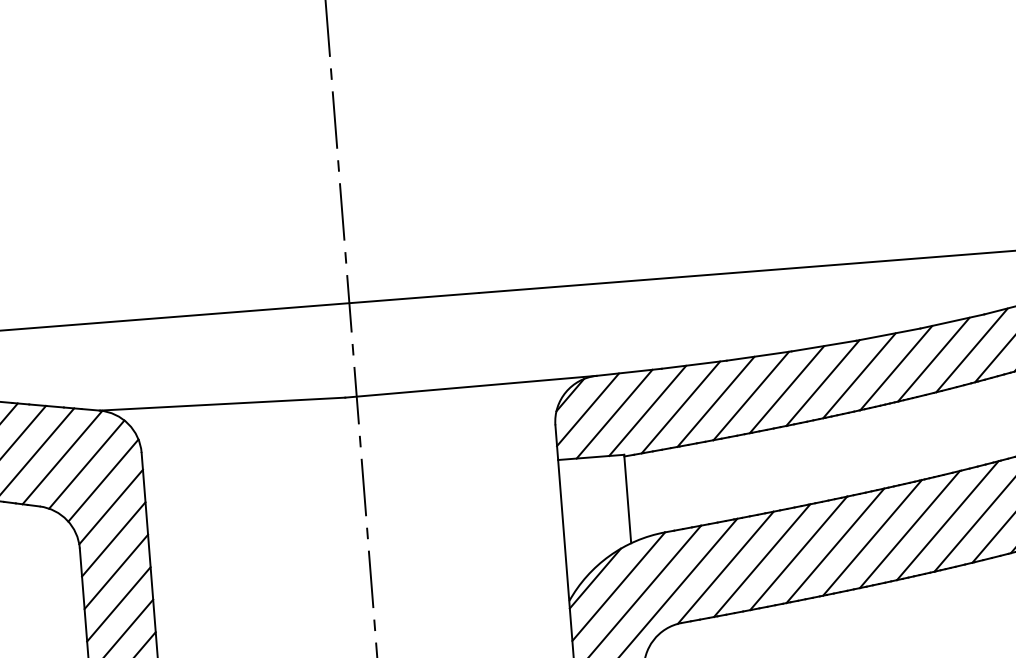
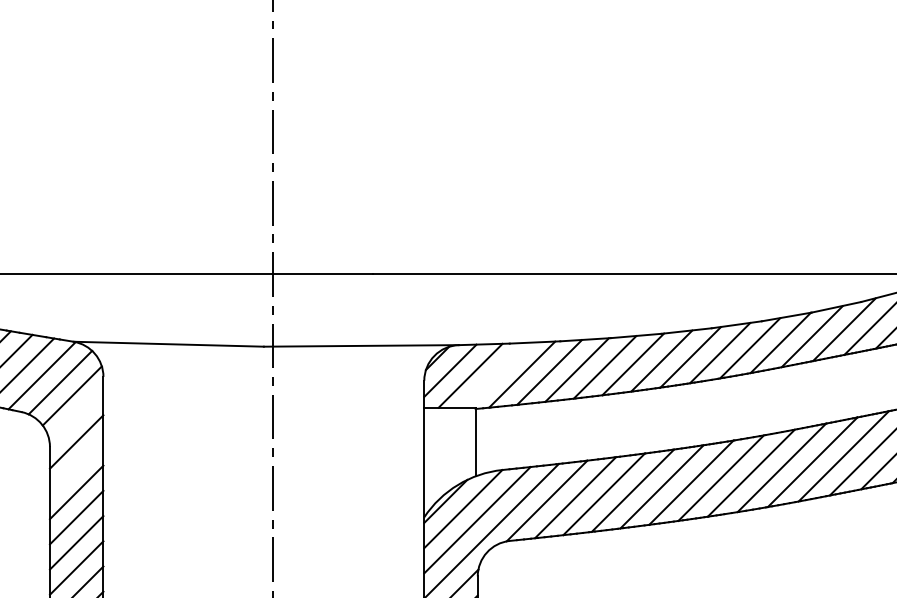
line: (646, 410) -> (495, 374), removed
line: (110, 506) -> (76, 416), removed
line: (115, 571) -> (76, 466), removed

